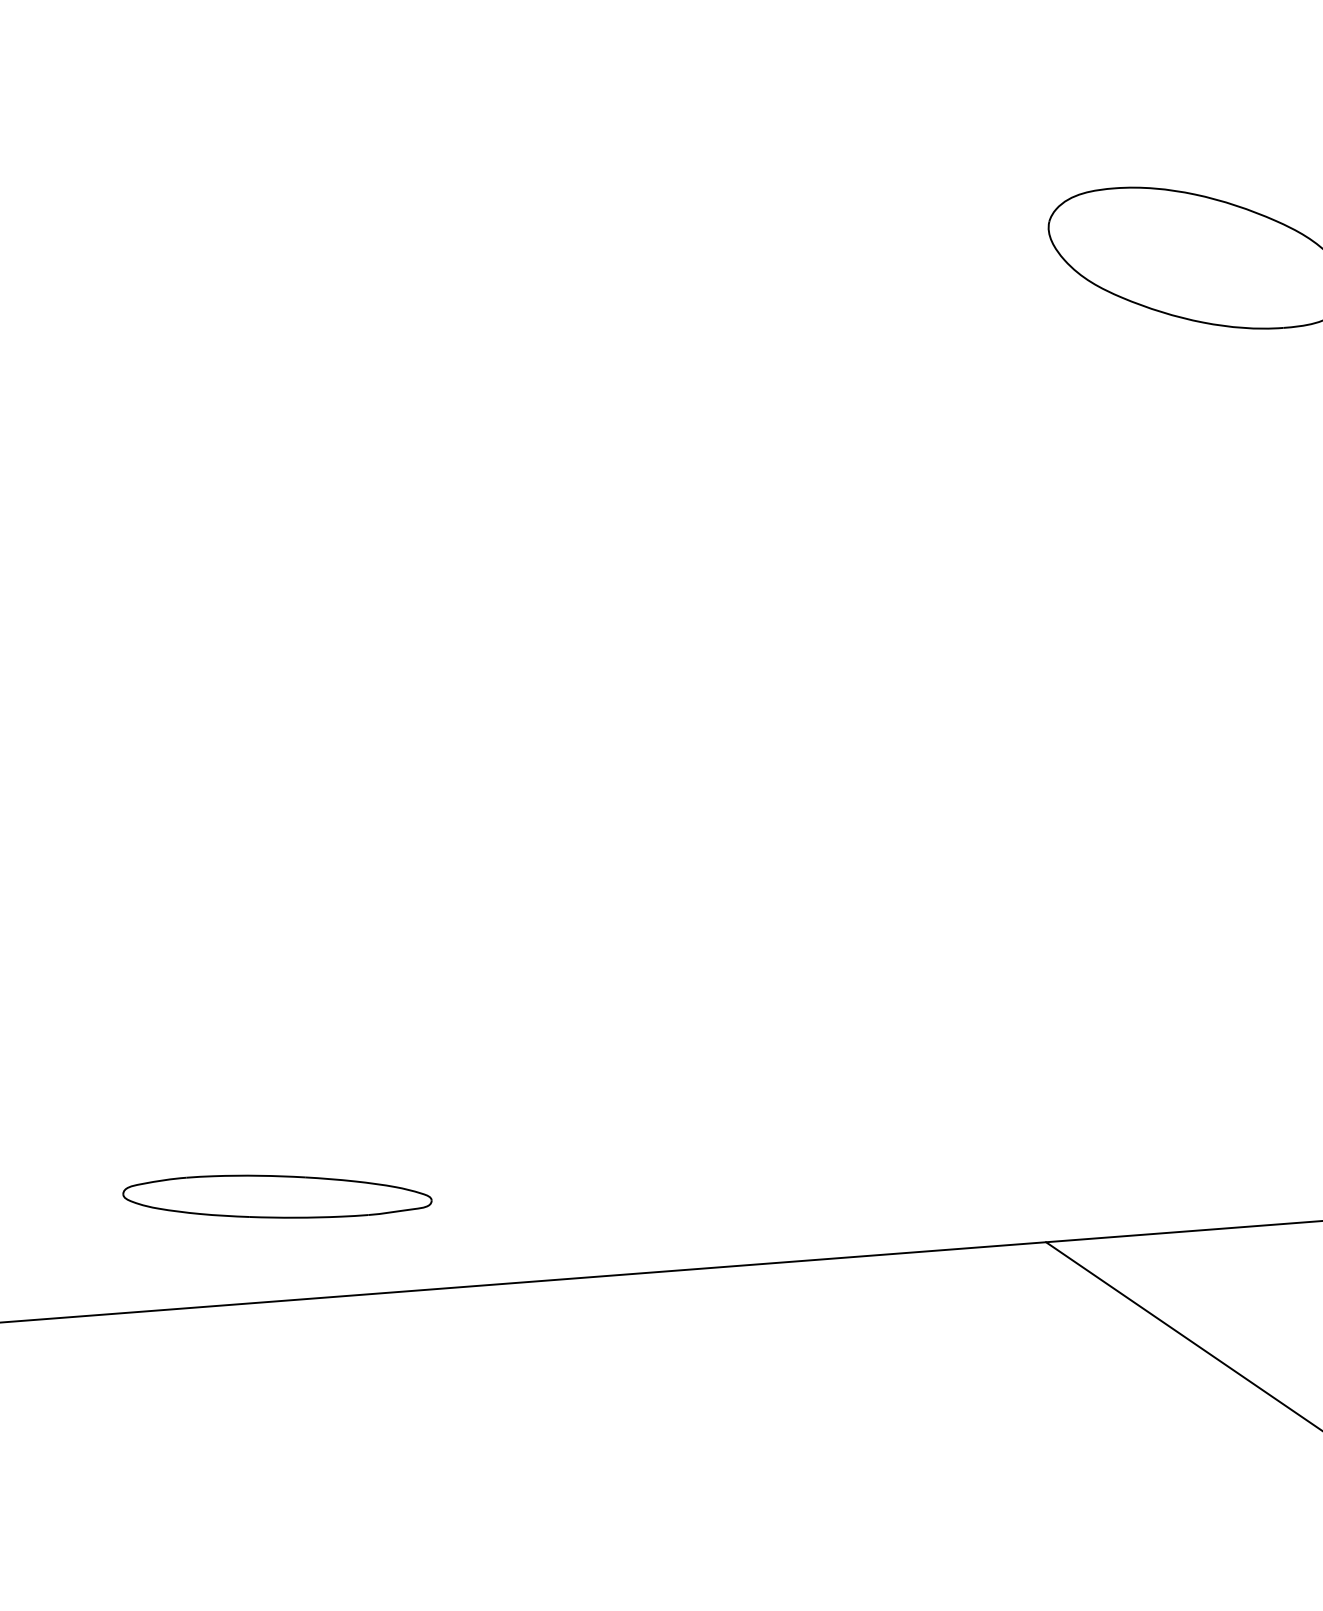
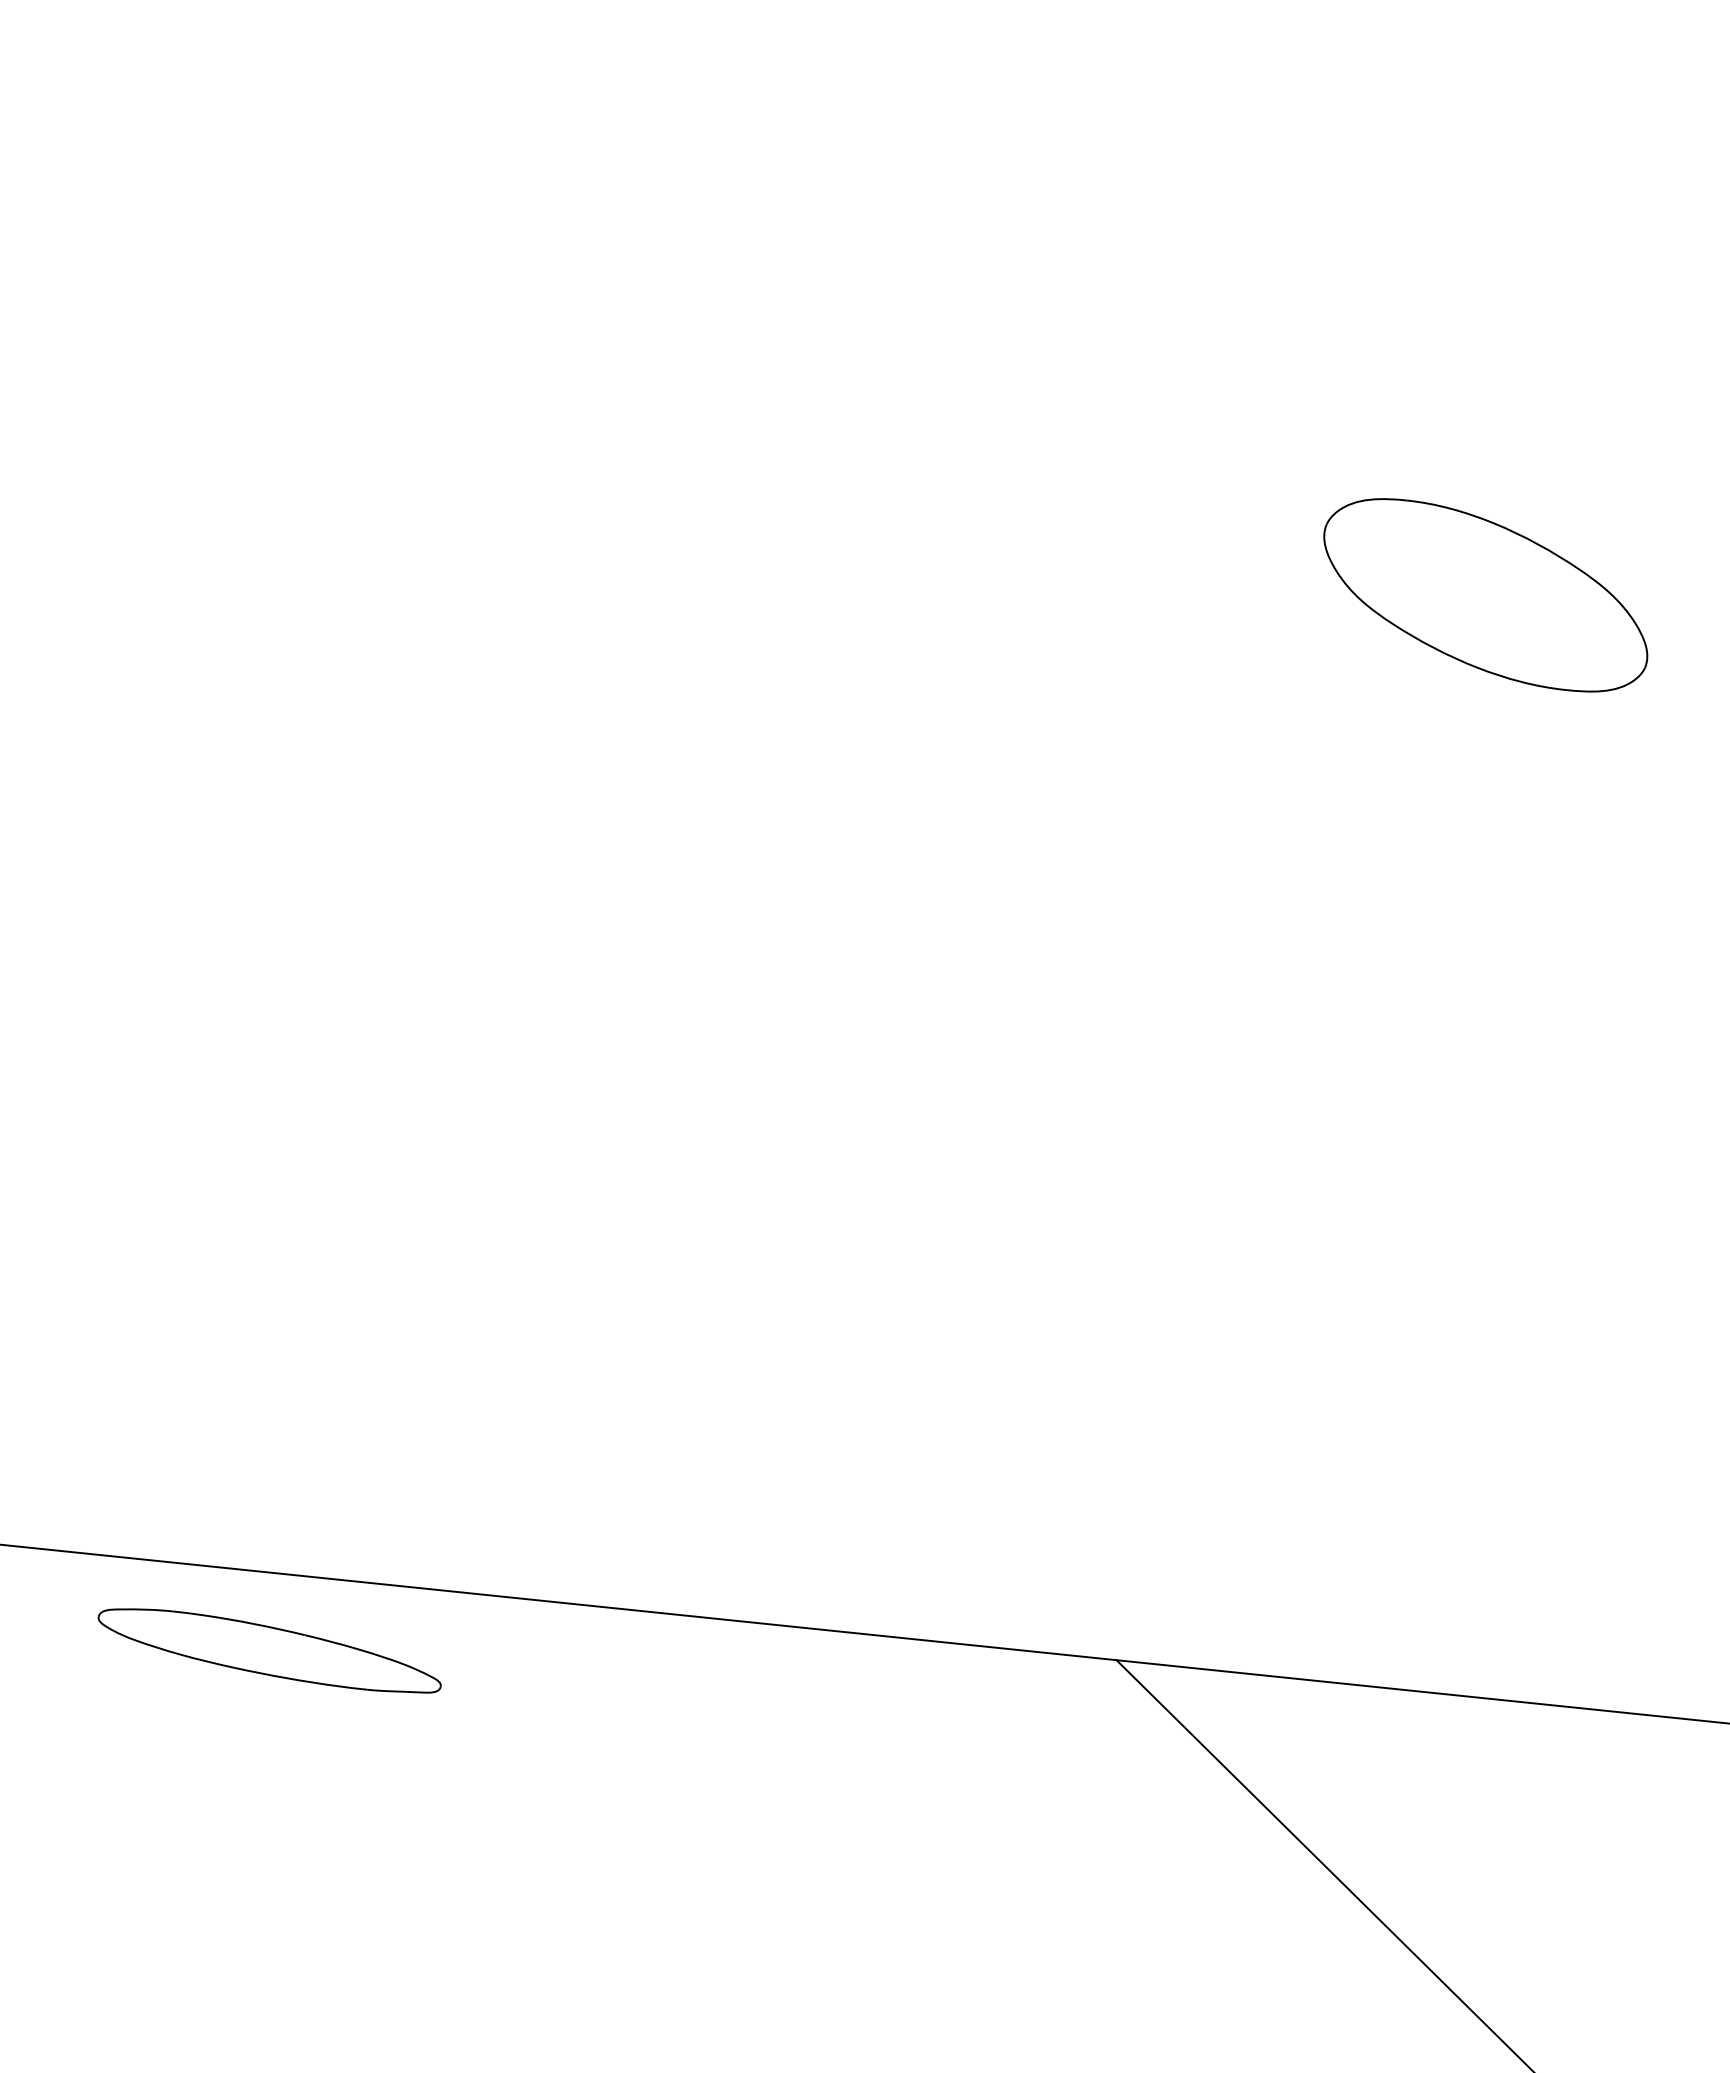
part: (277, 1196) -> (269, 1650), moved

